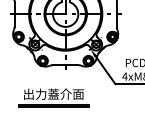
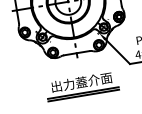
part: (53, 97) -> (81, 85), moved

